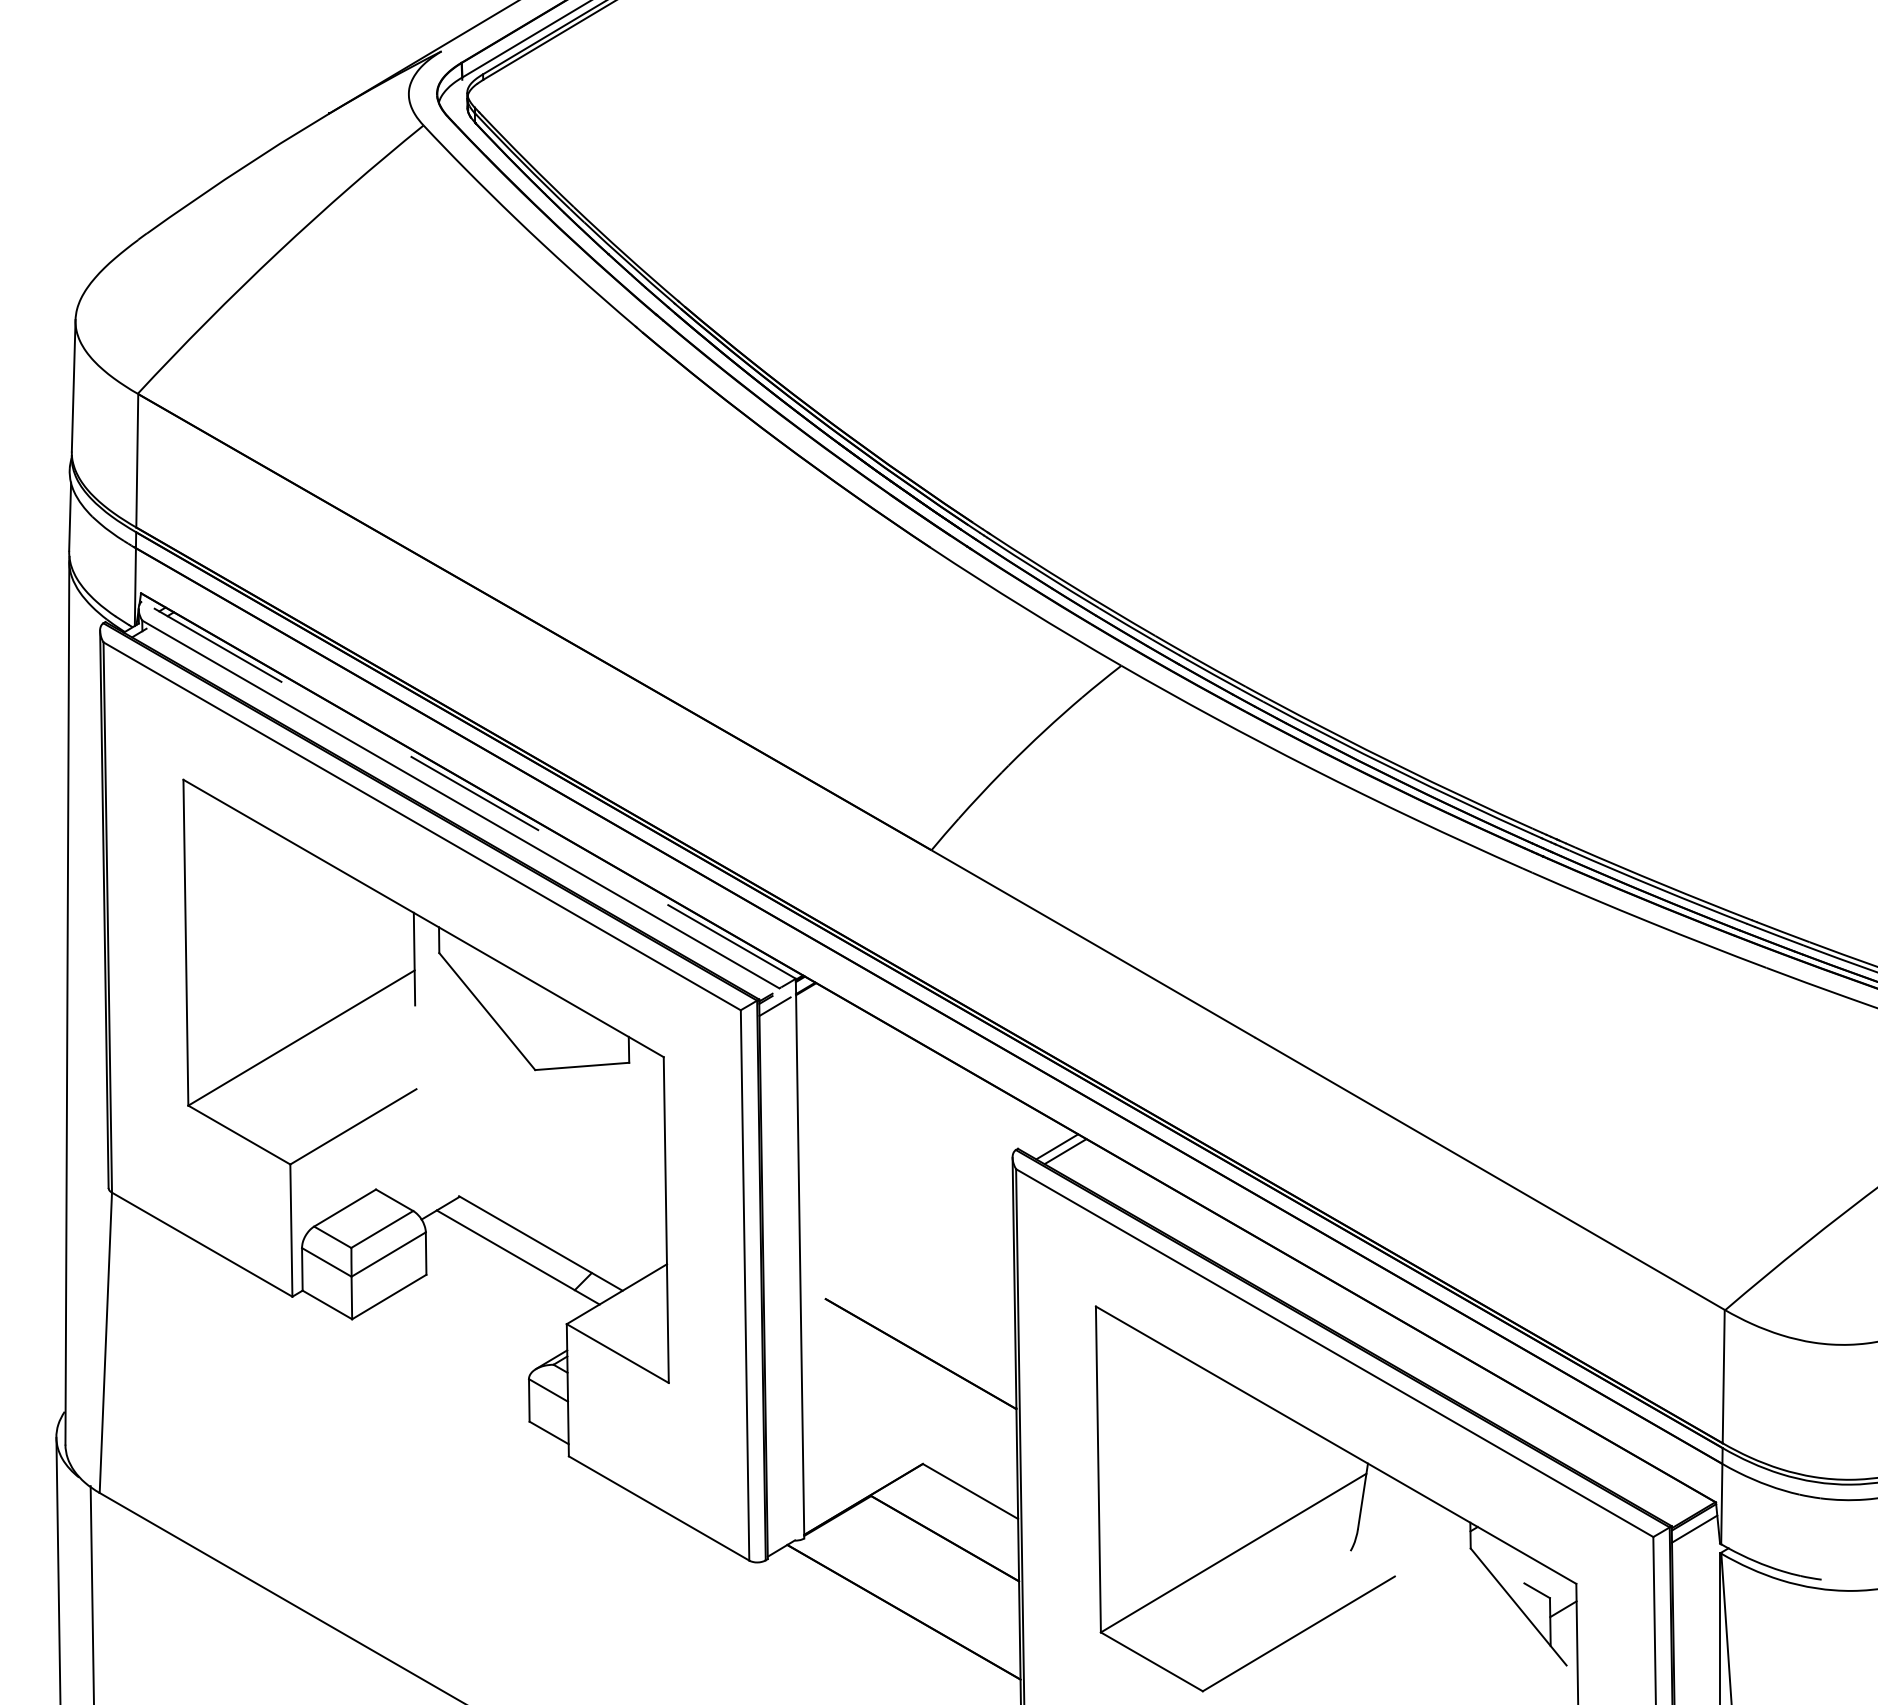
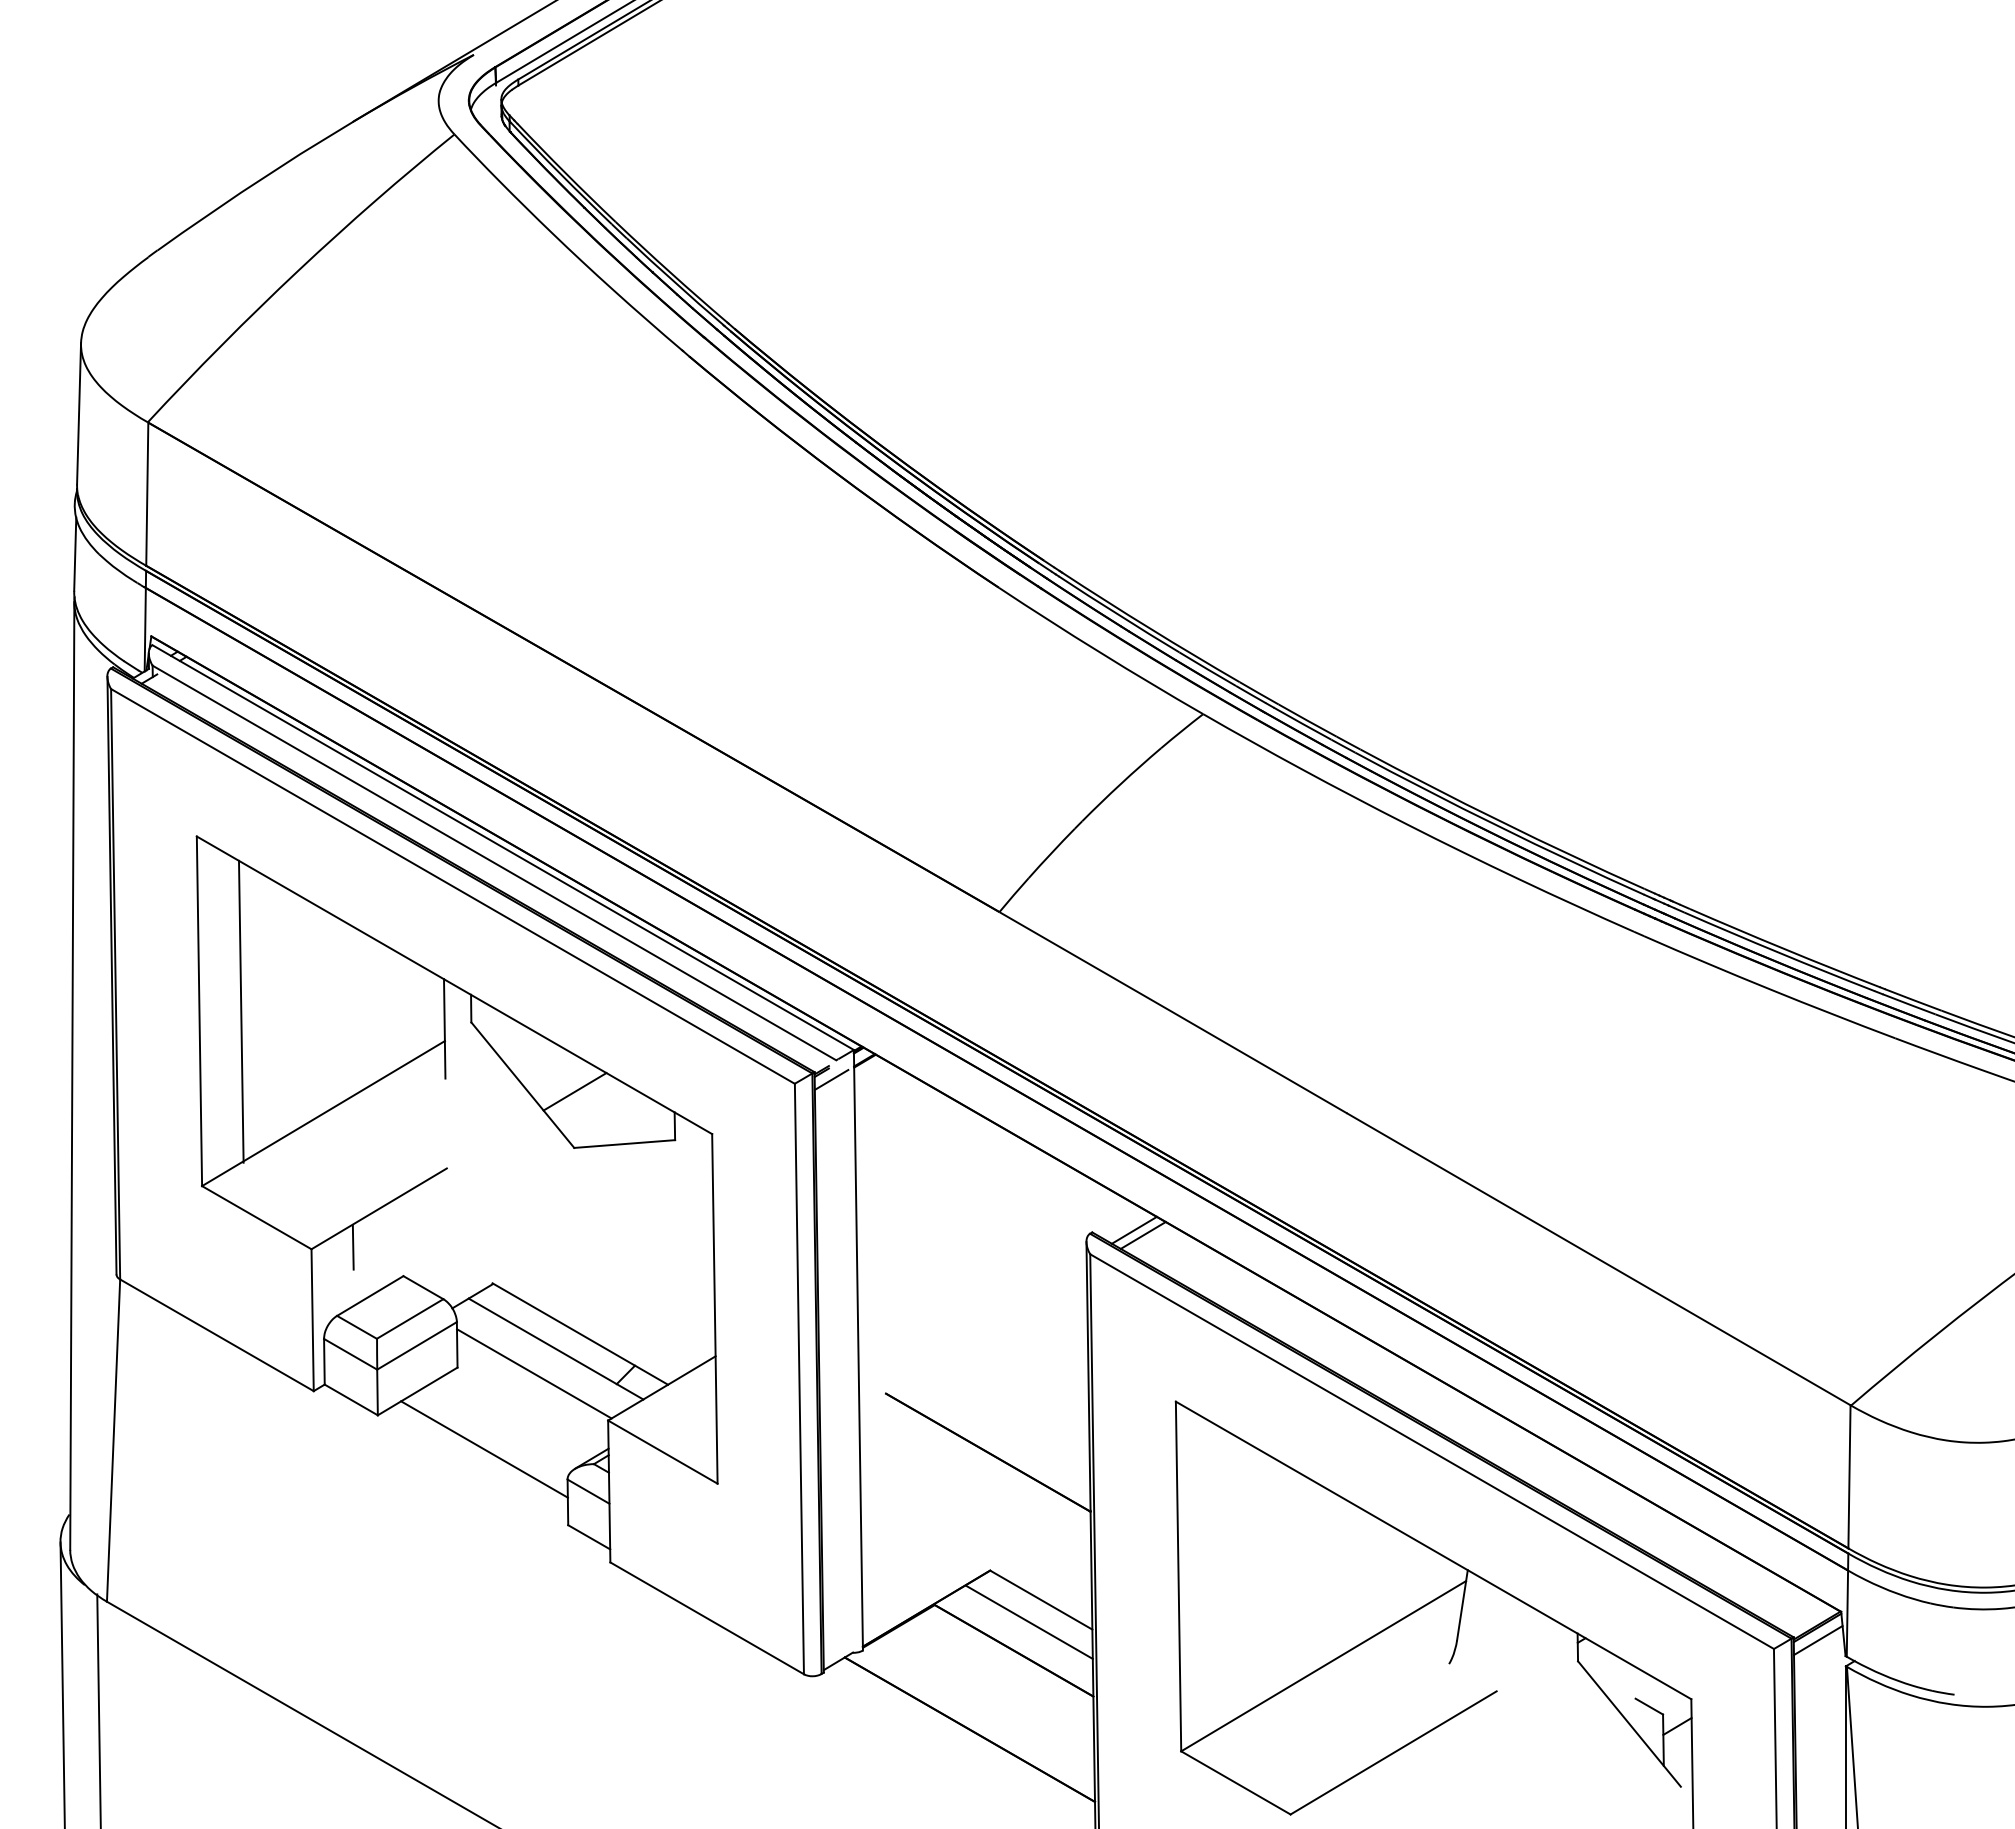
line: (469, 790) -> (503, 847), dashed -> solid
line: (224, 942) -> (240, 1011), added
line: (535, 1017) -> (574, 1091), added
line: (328, 1162) -> (352, 1247), added
line: (498, 1280) -> (534, 1373), added
line: (451, 1351) -> (484, 1449), added
line: (959, 1512) -> (1029, 1622), added

